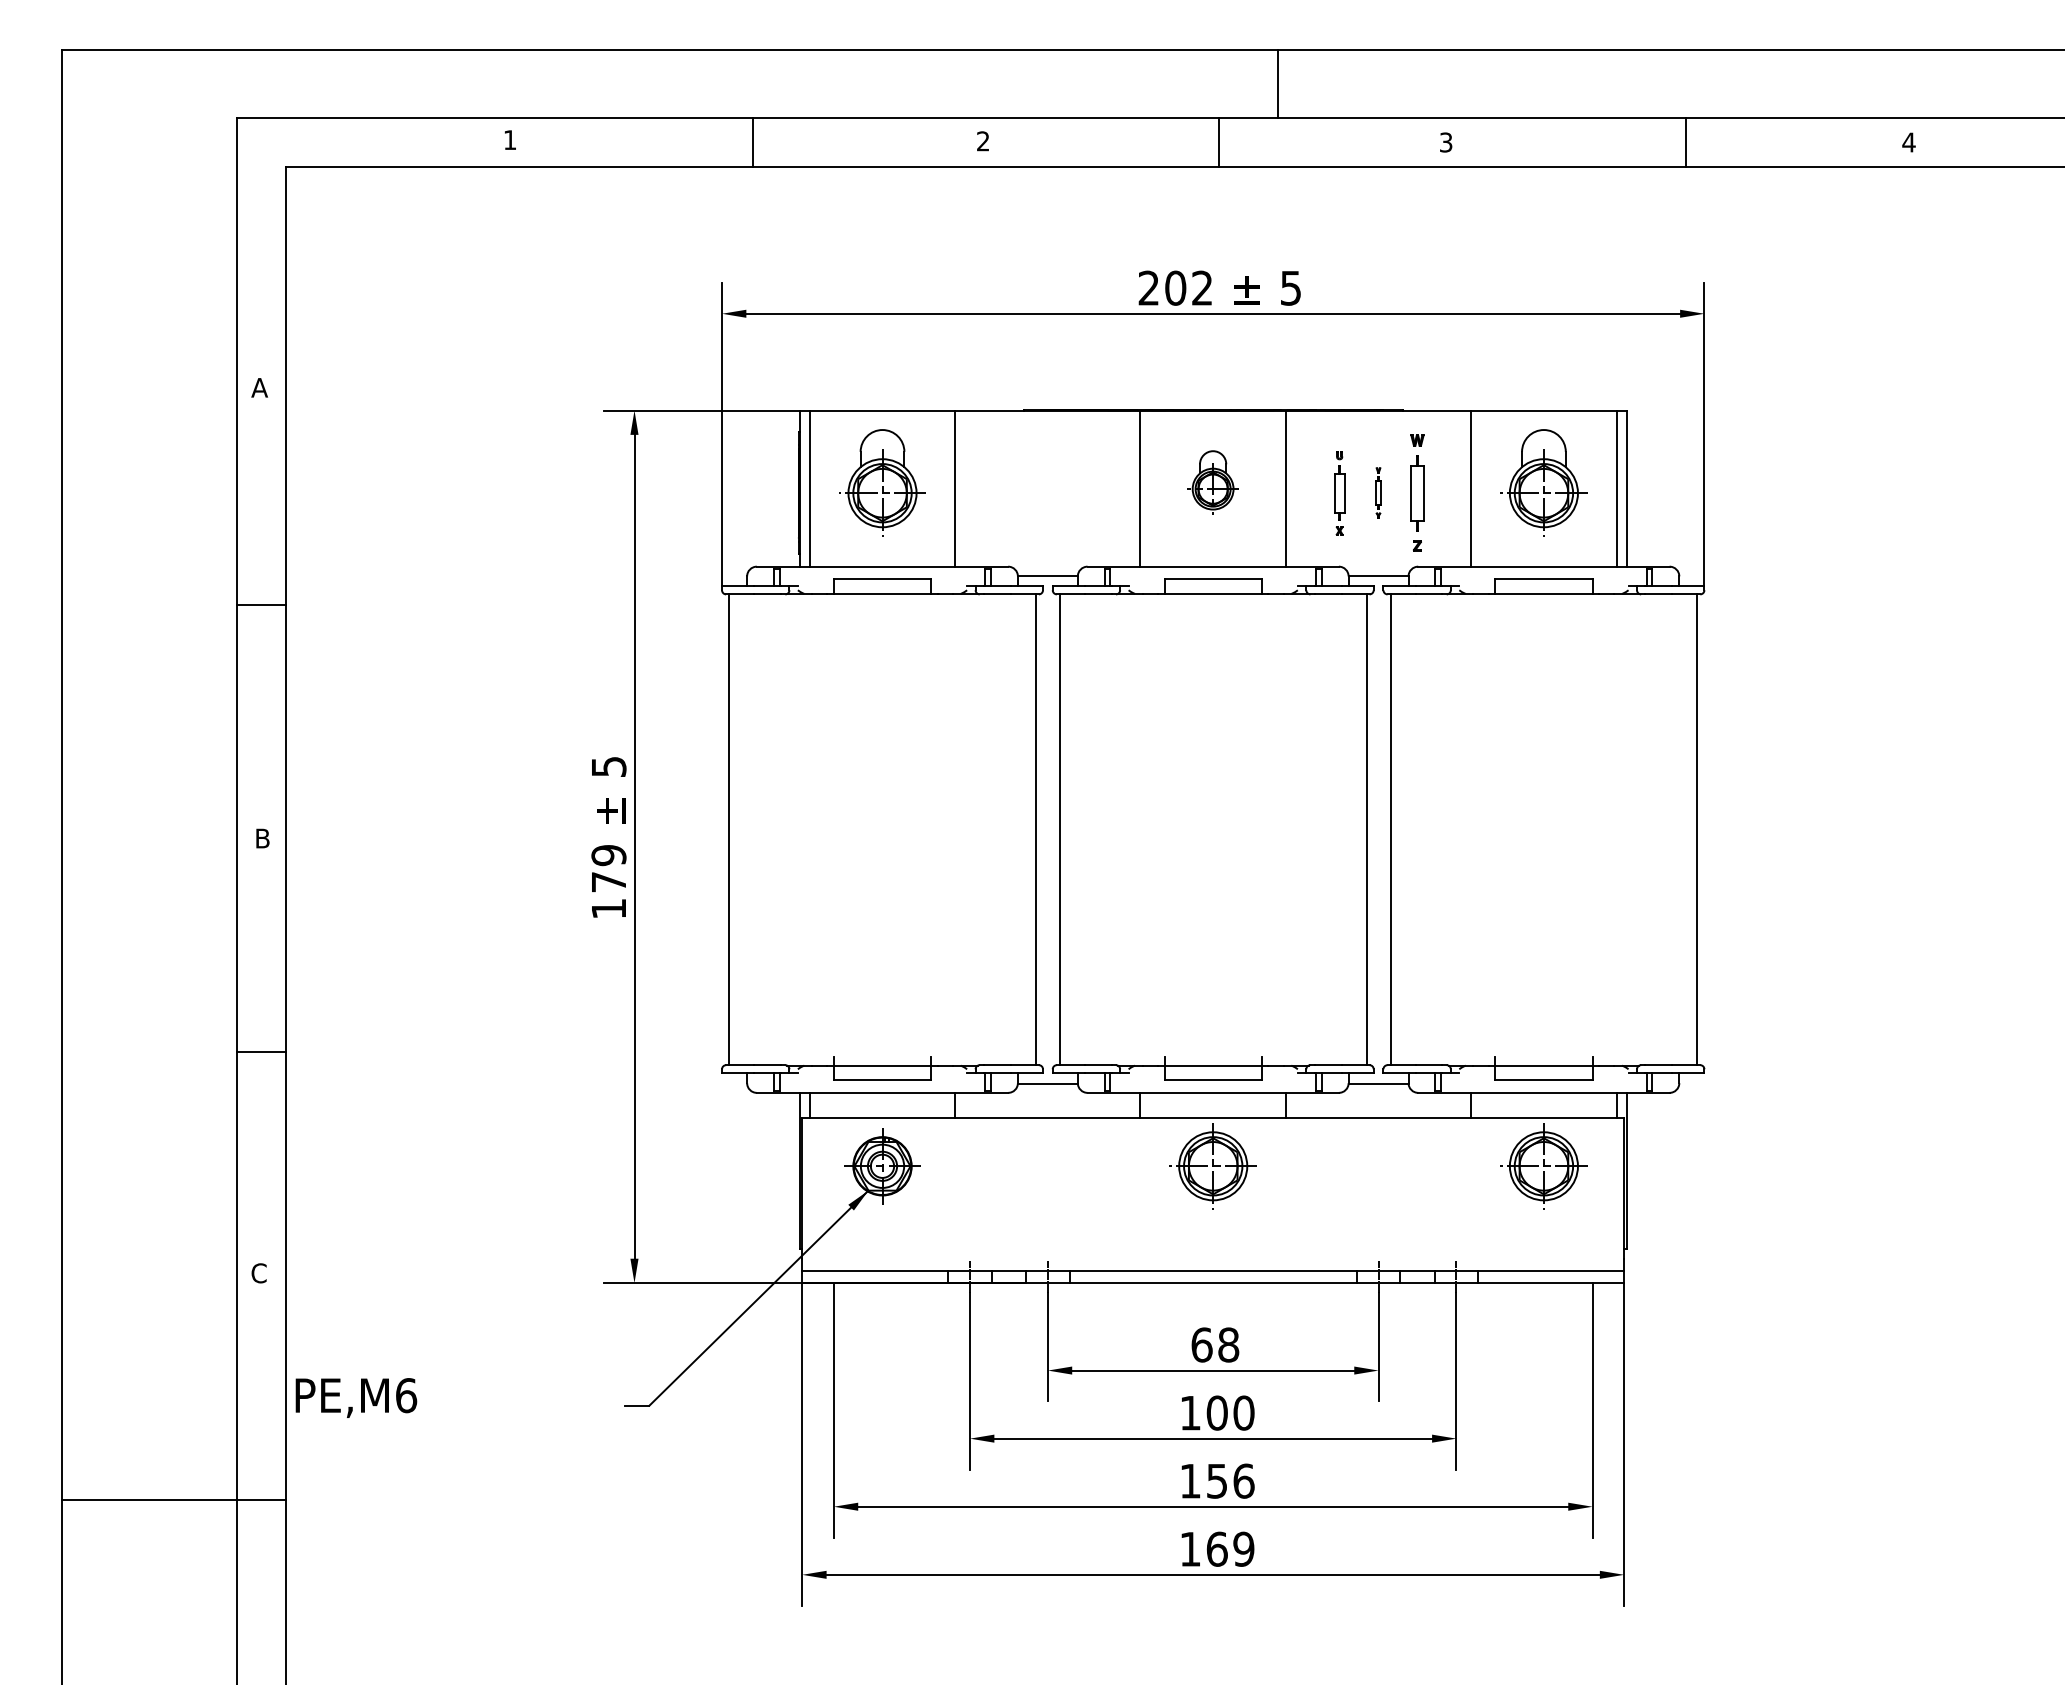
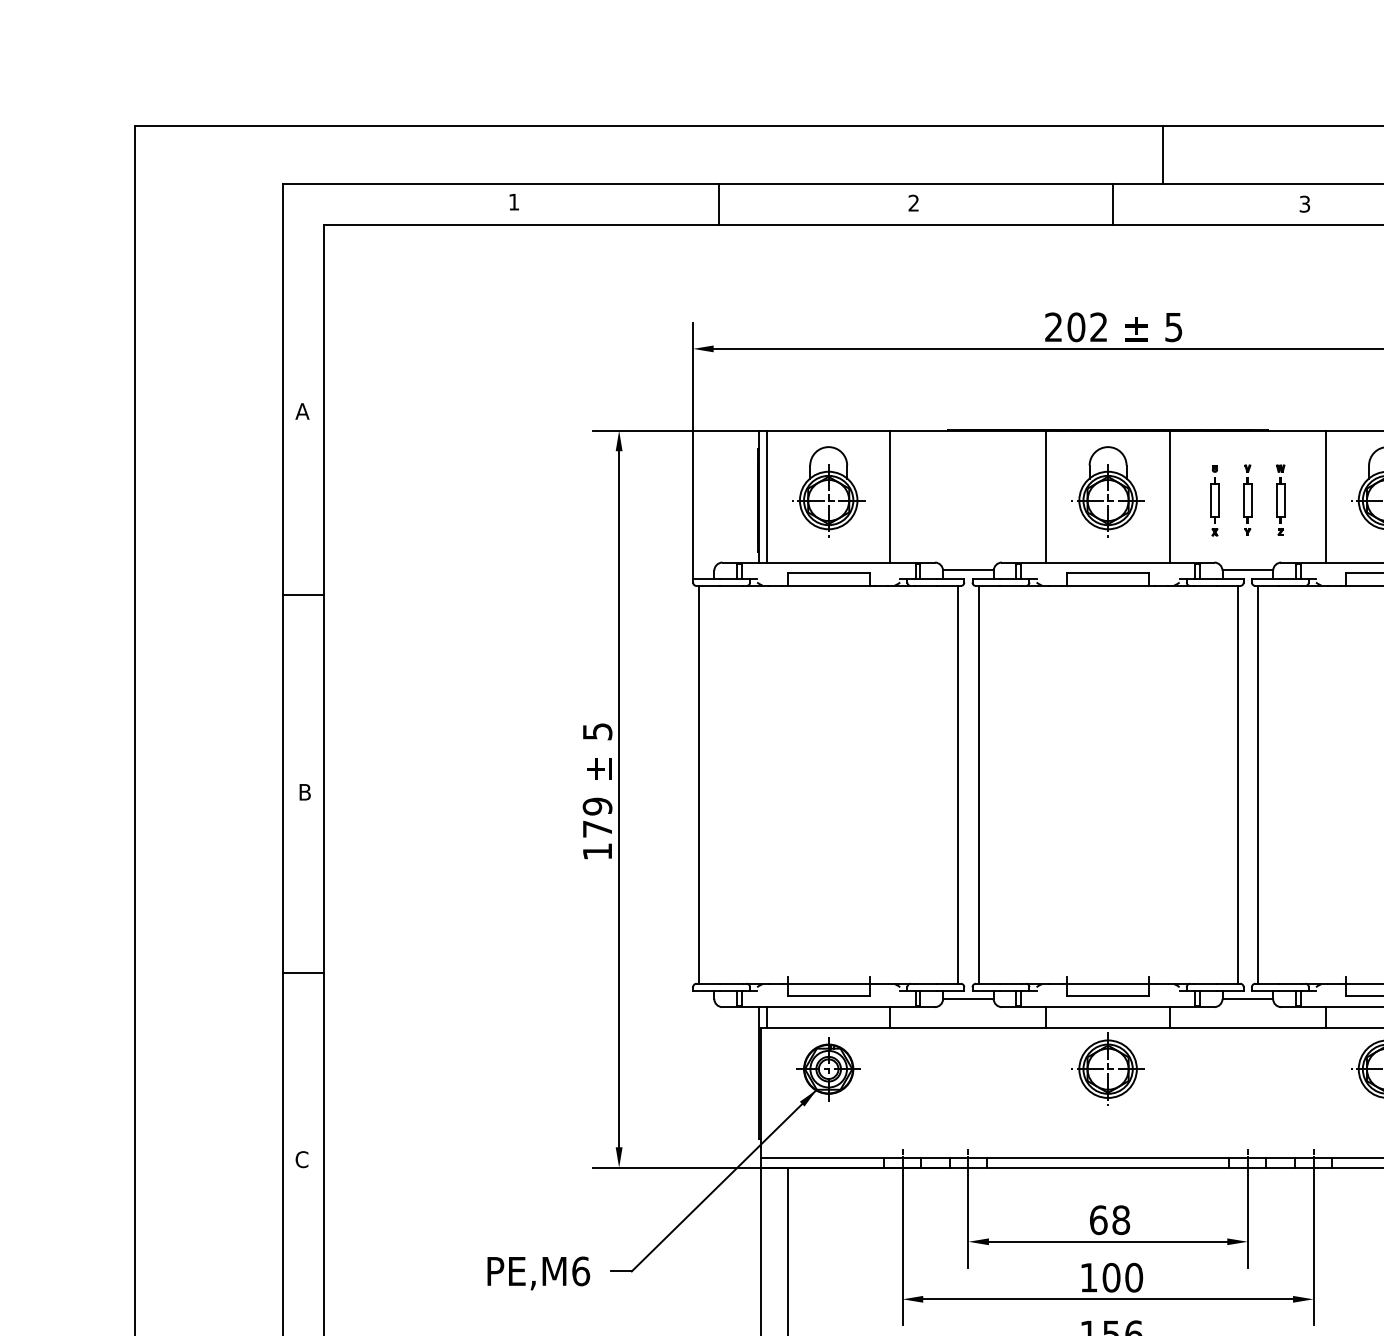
part: (1212, 482) -> (1107, 491), size x1.67
part: (1378, 492) -> (1247, 499), size x1.67
part: (1417, 492) -> (1280, 499), size x0.71
text: (356, 1397) -> (538, 1272), moved

